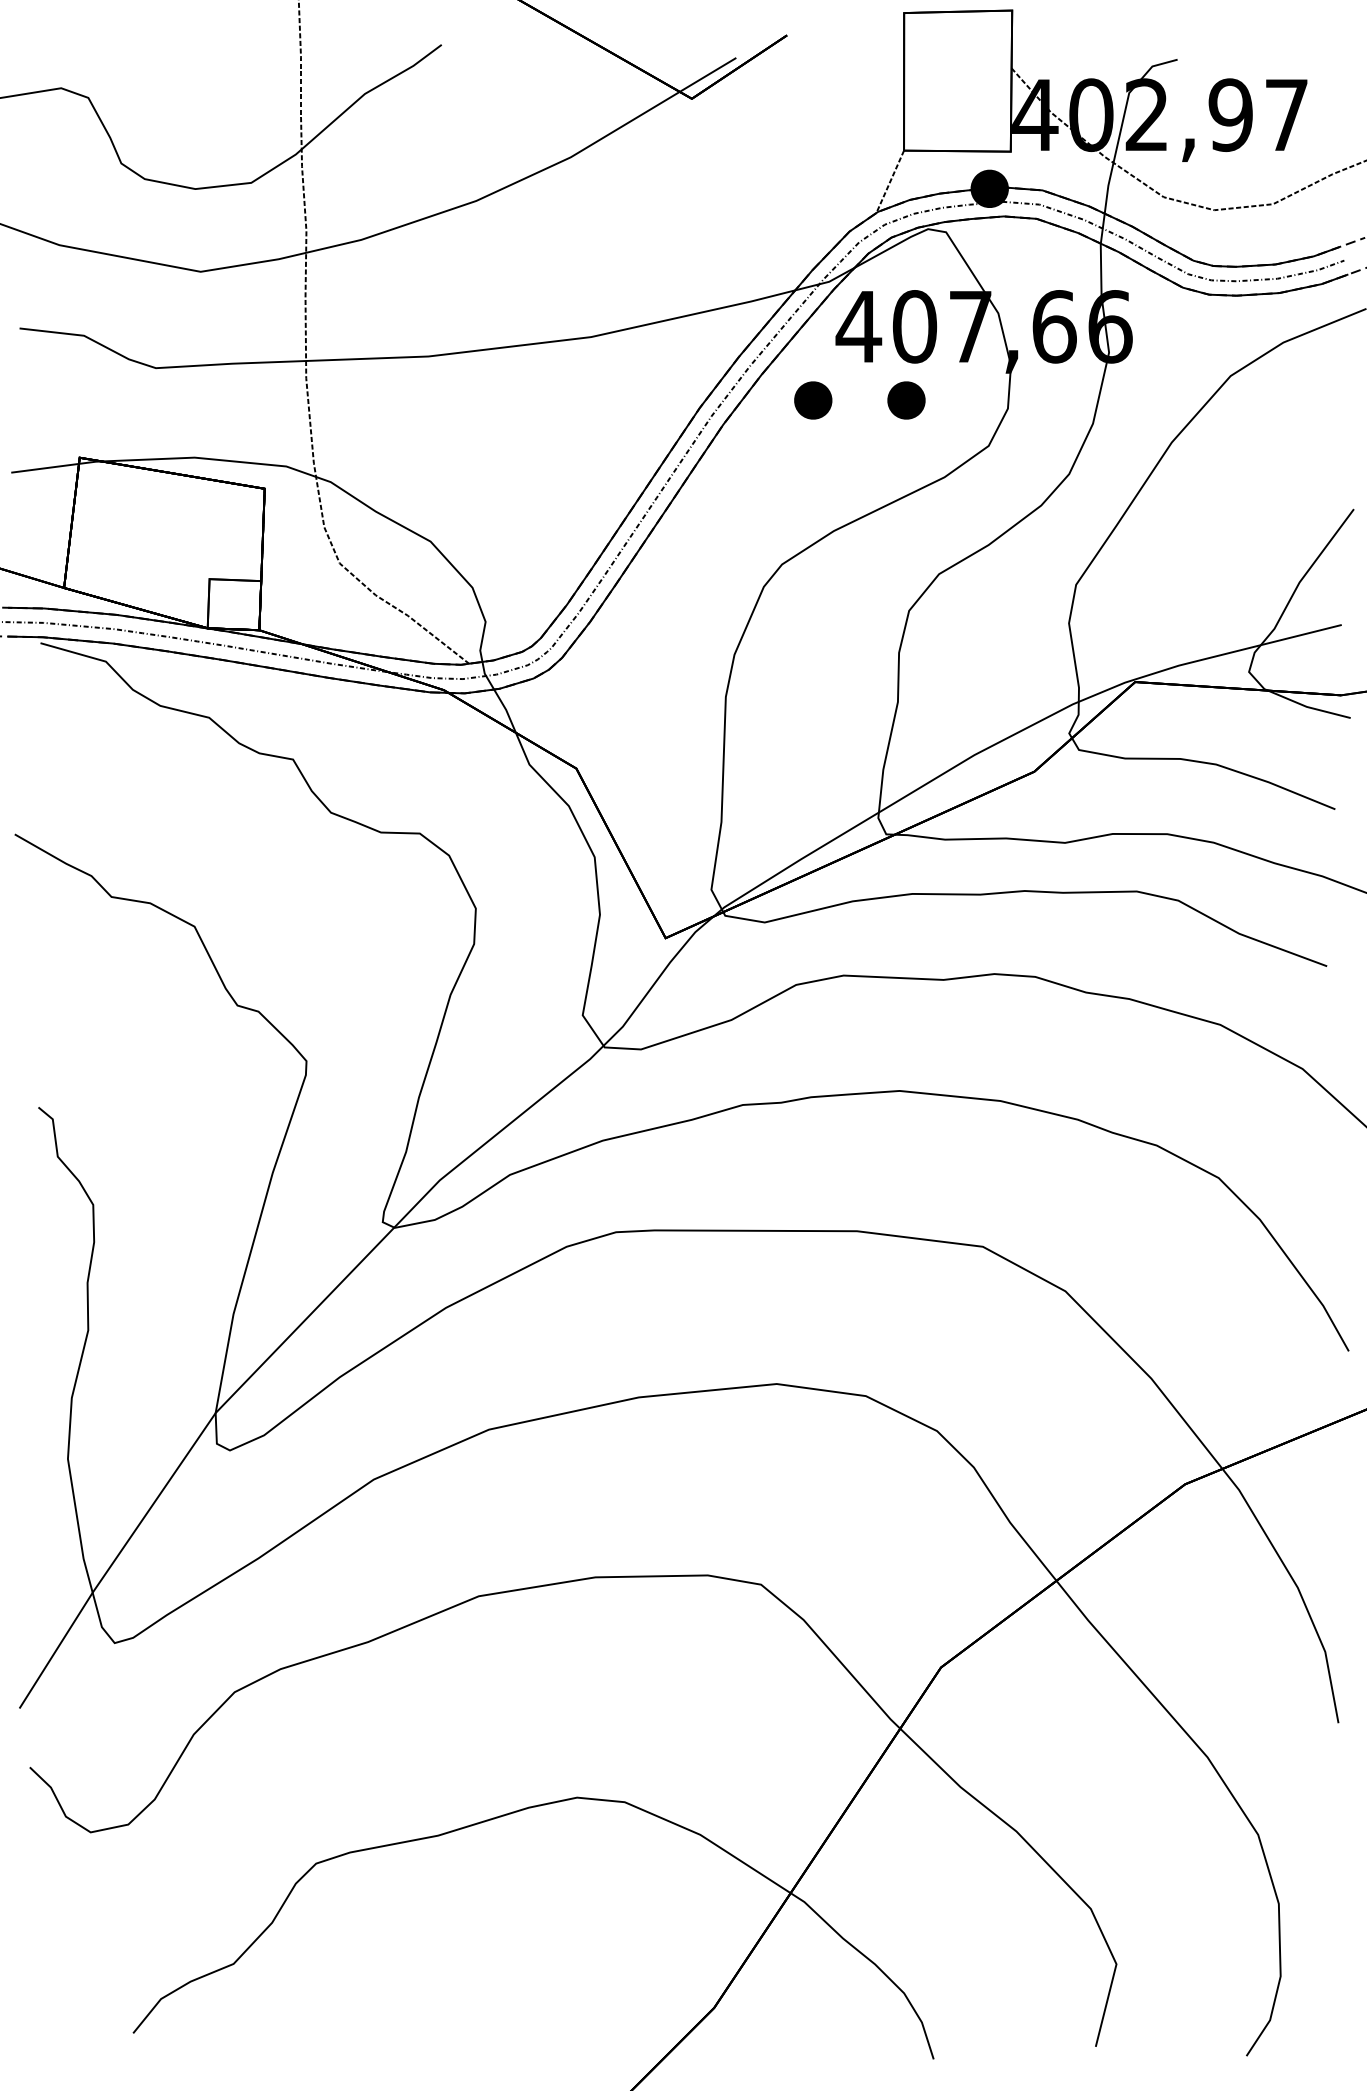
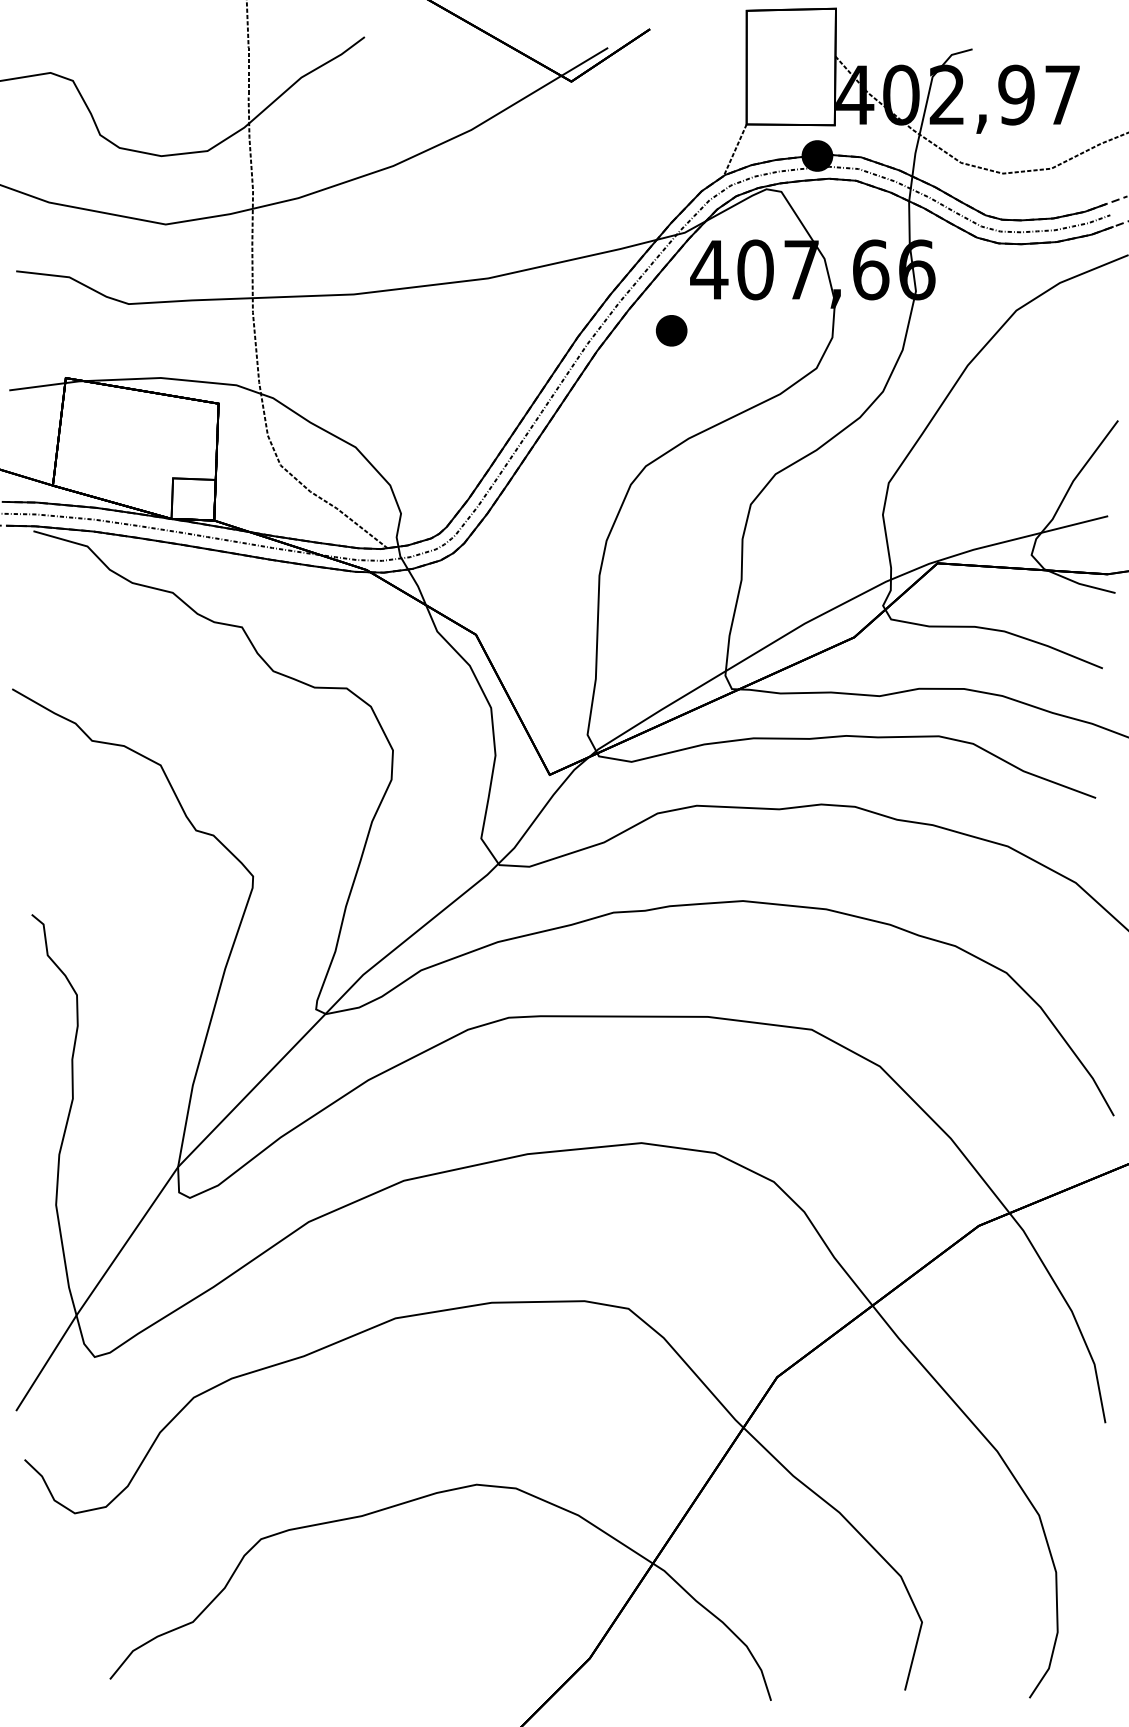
part: (906, 400) -> (748, 330), removed

